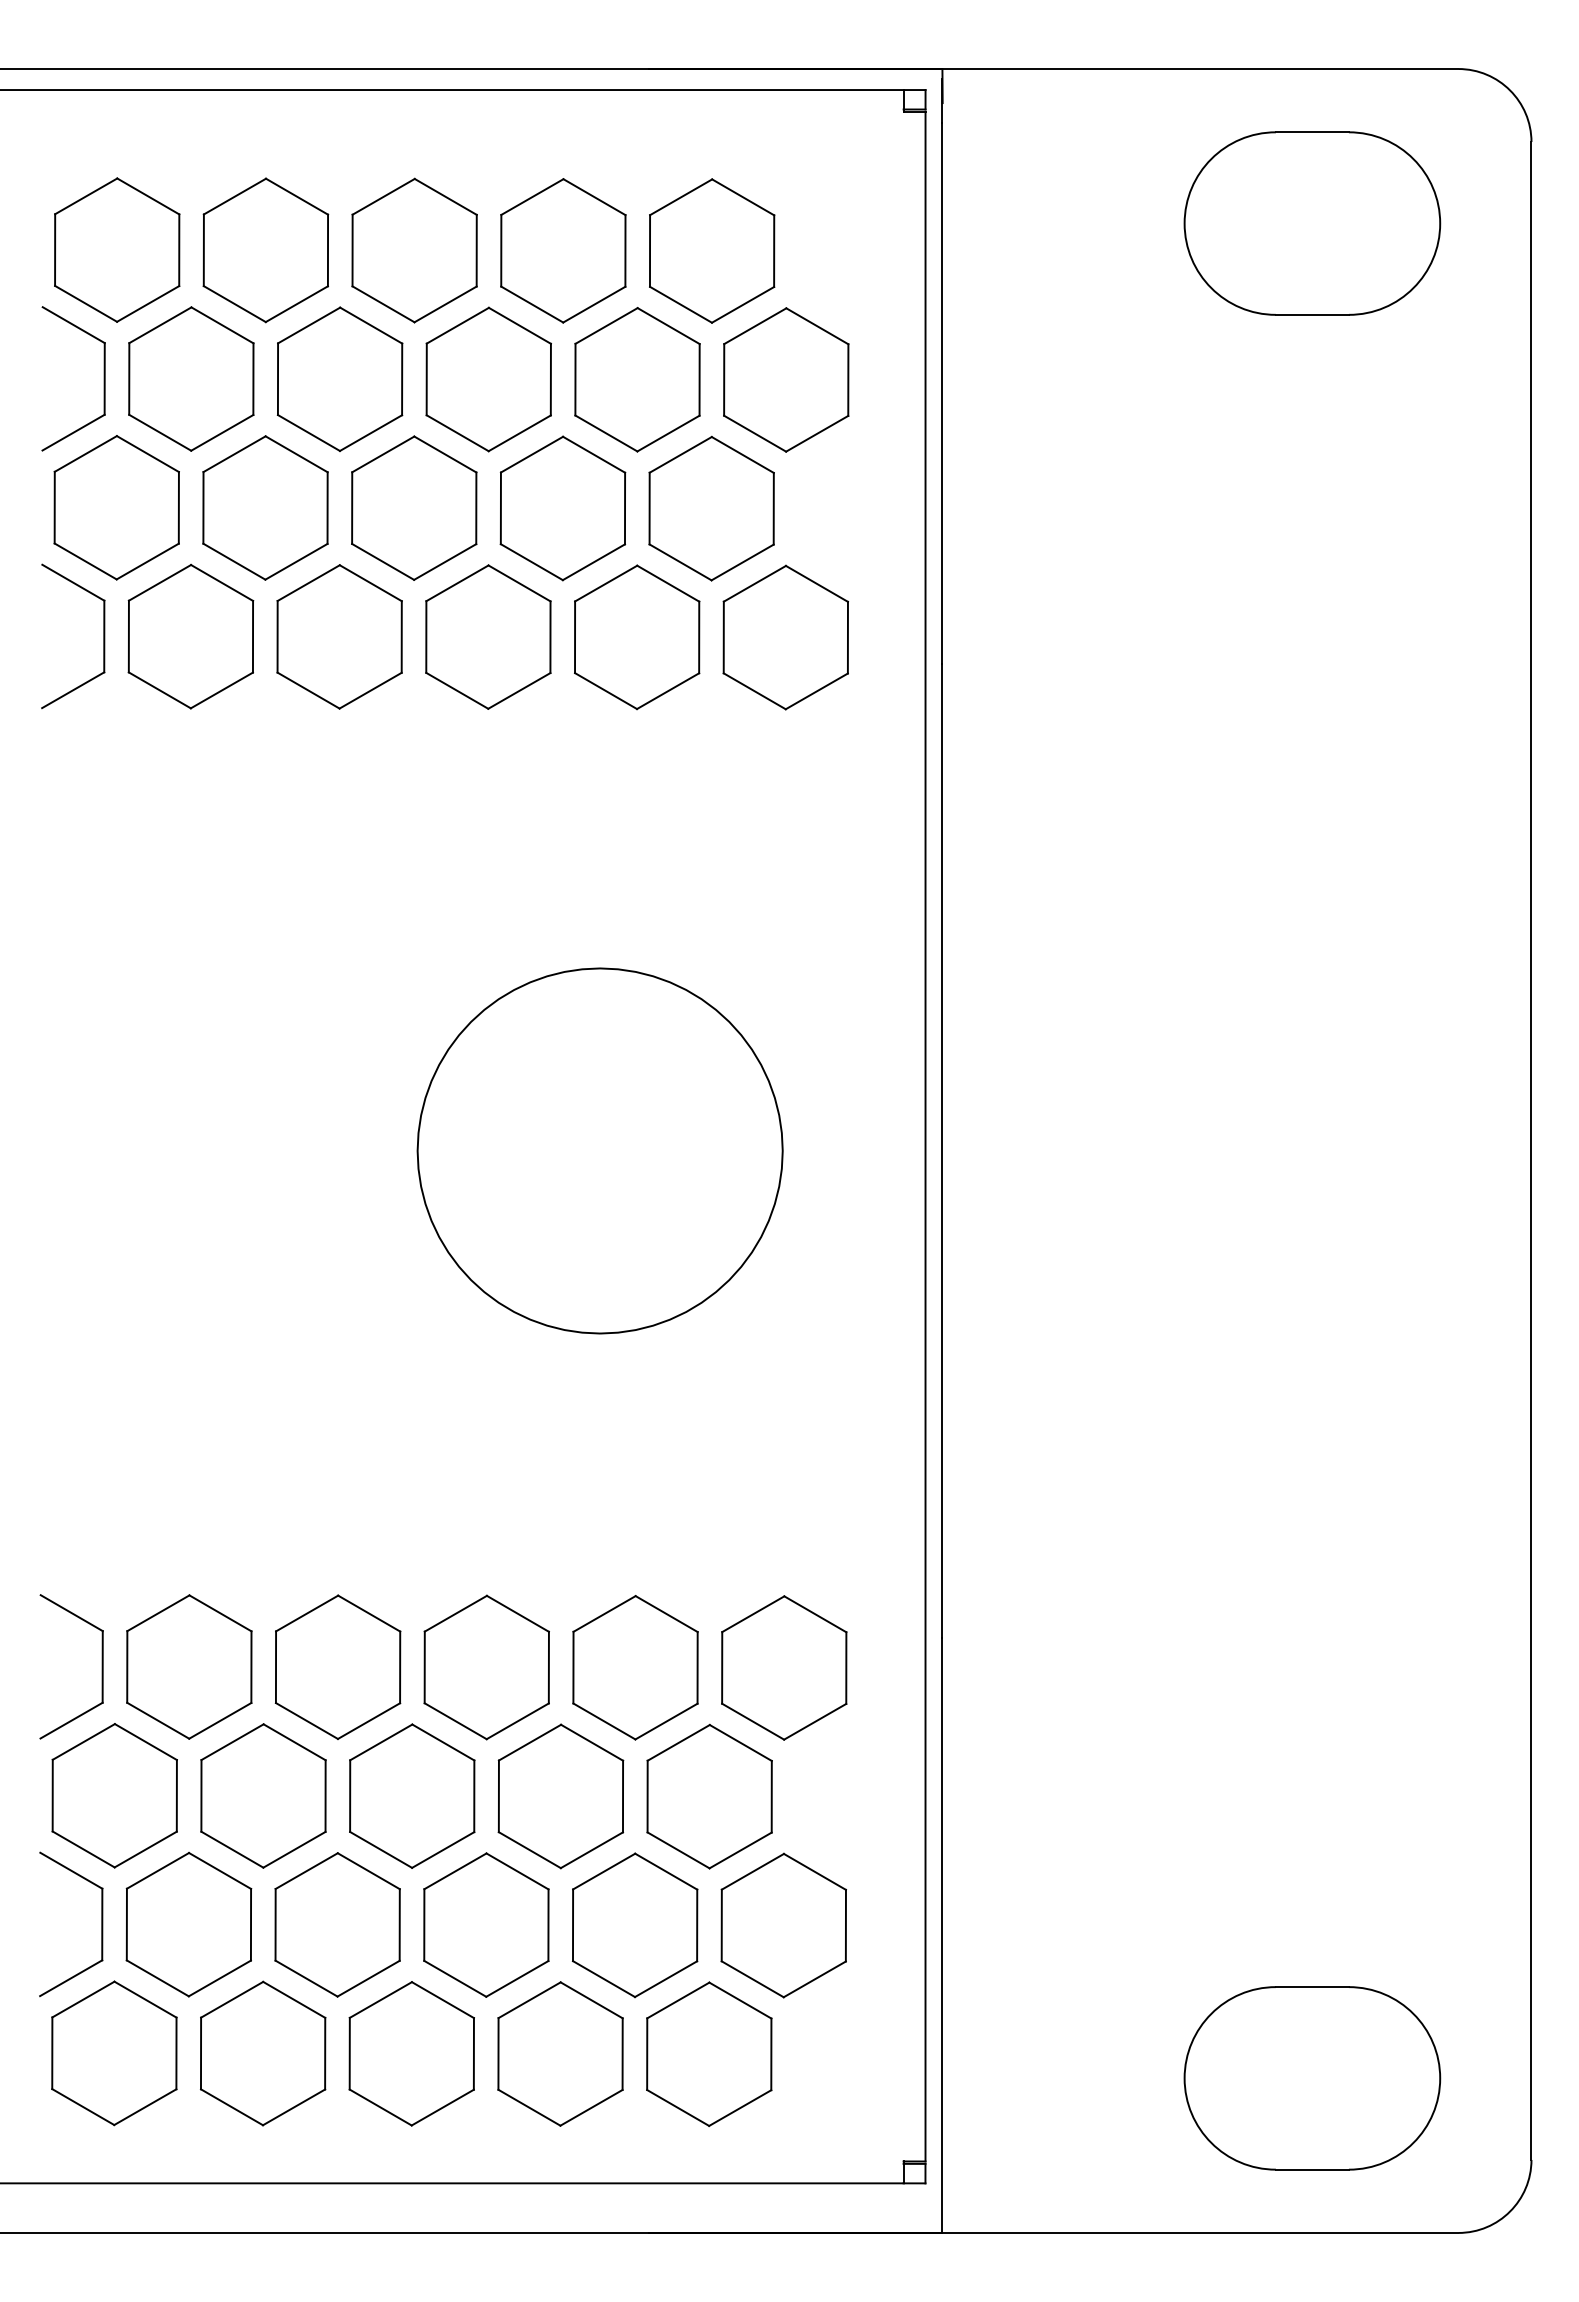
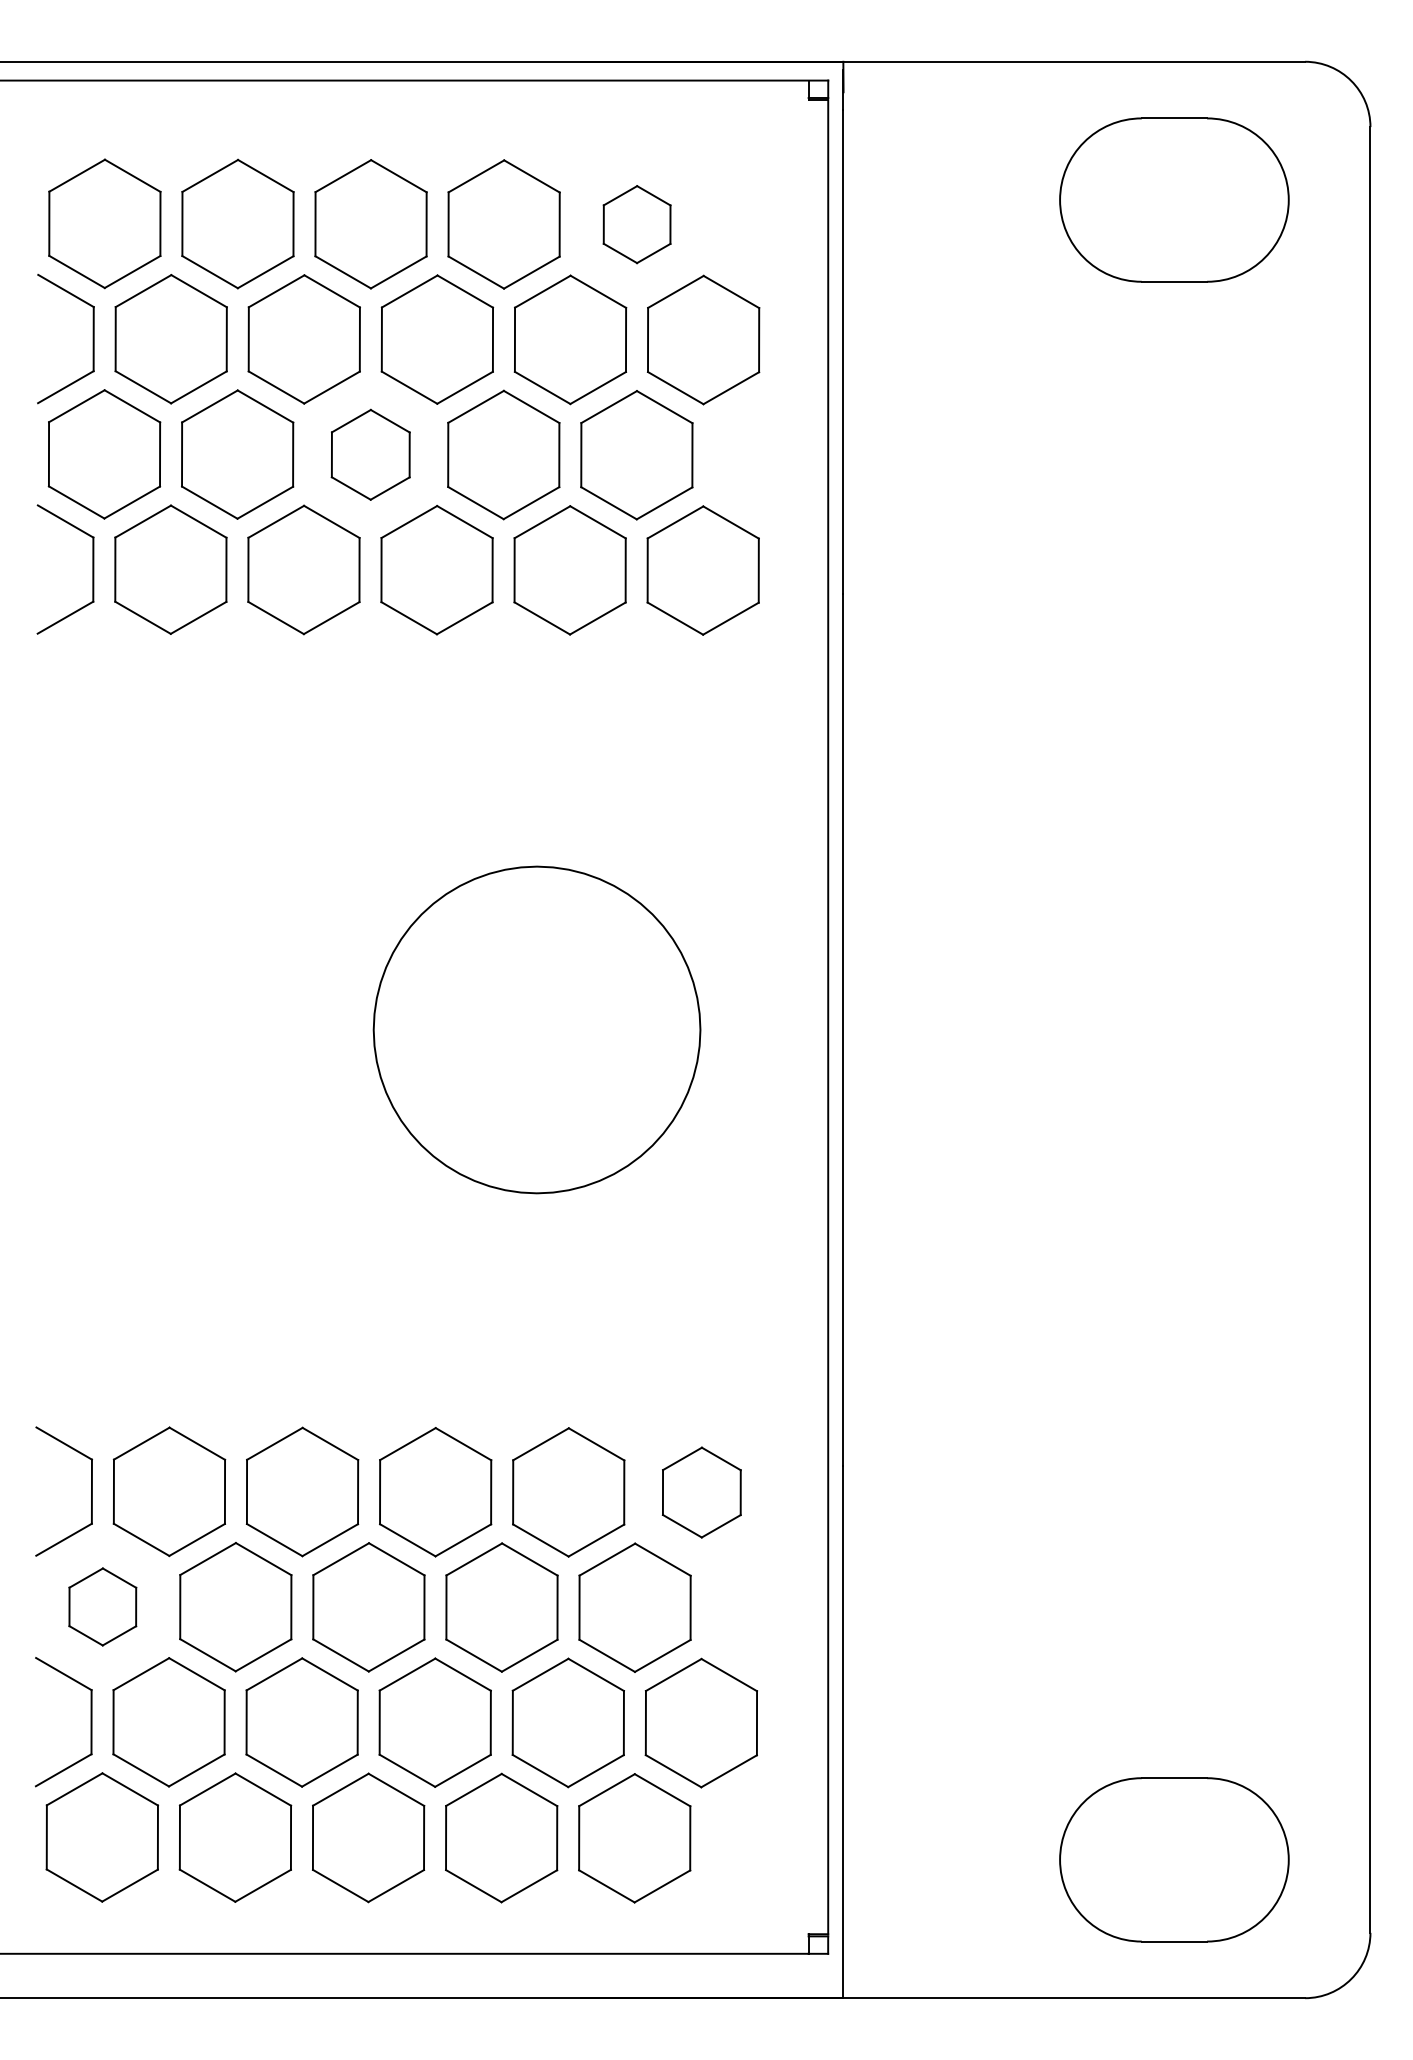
part: (711, 250) -> (636, 224), size x0.6
part: (414, 507) -> (370, 454), size x0.7
part: (783, 1667) -> (701, 1492), size x0.7
part: (114, 1795) -> (102, 1606), size x0.6

